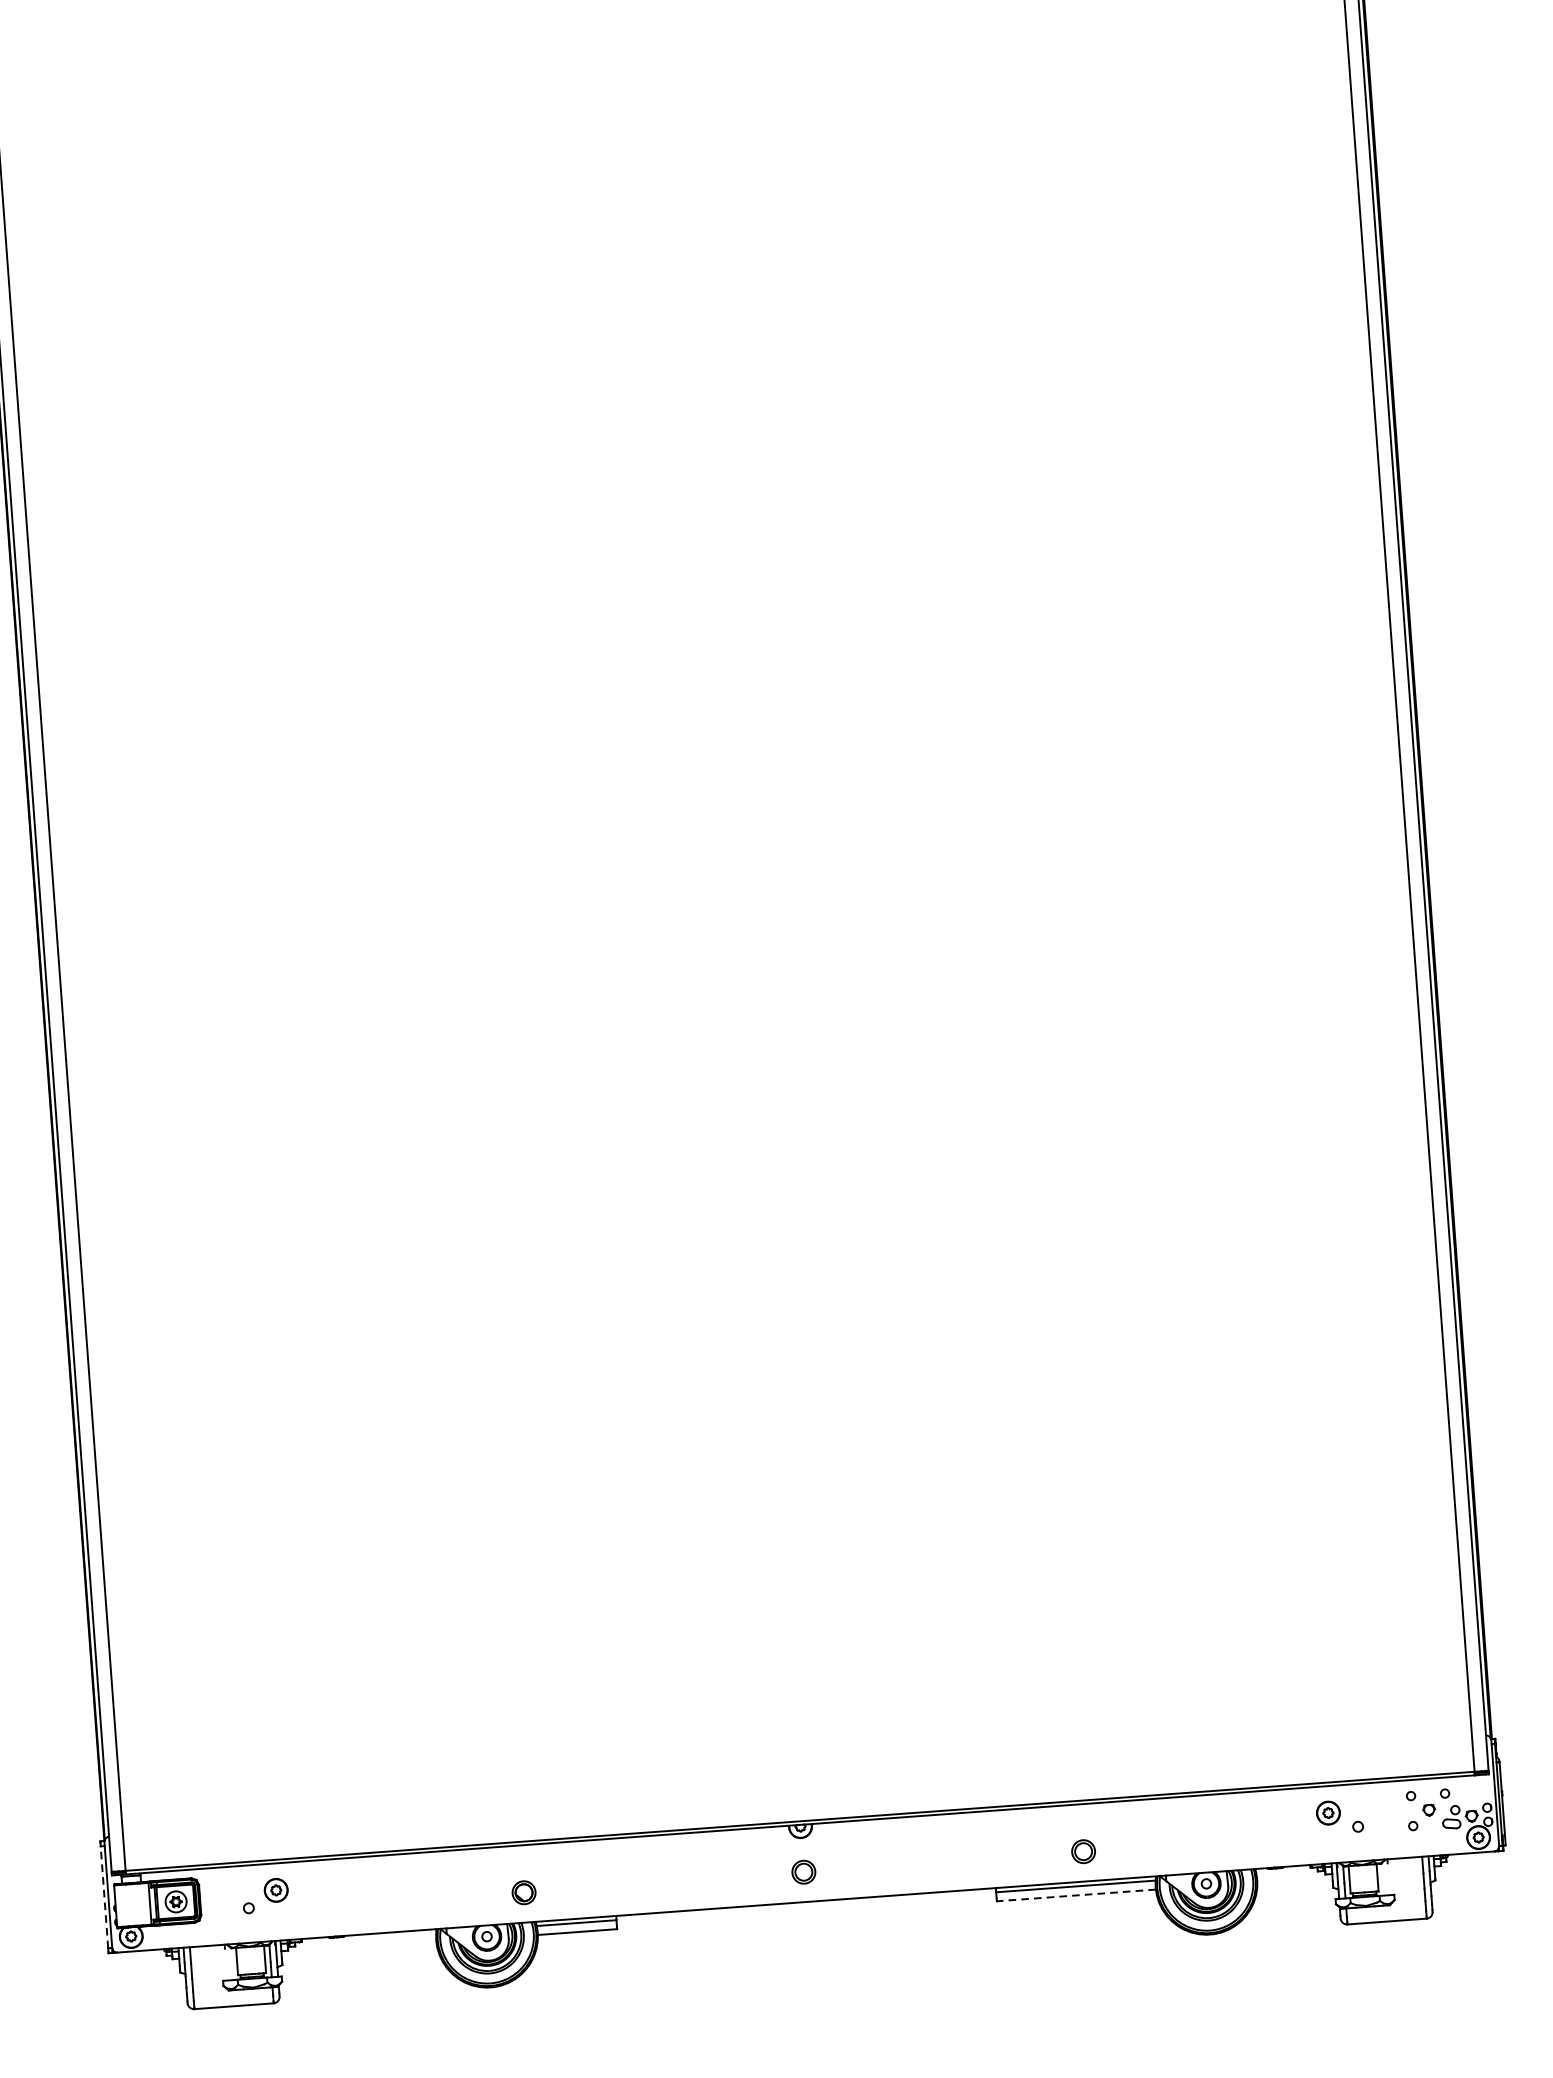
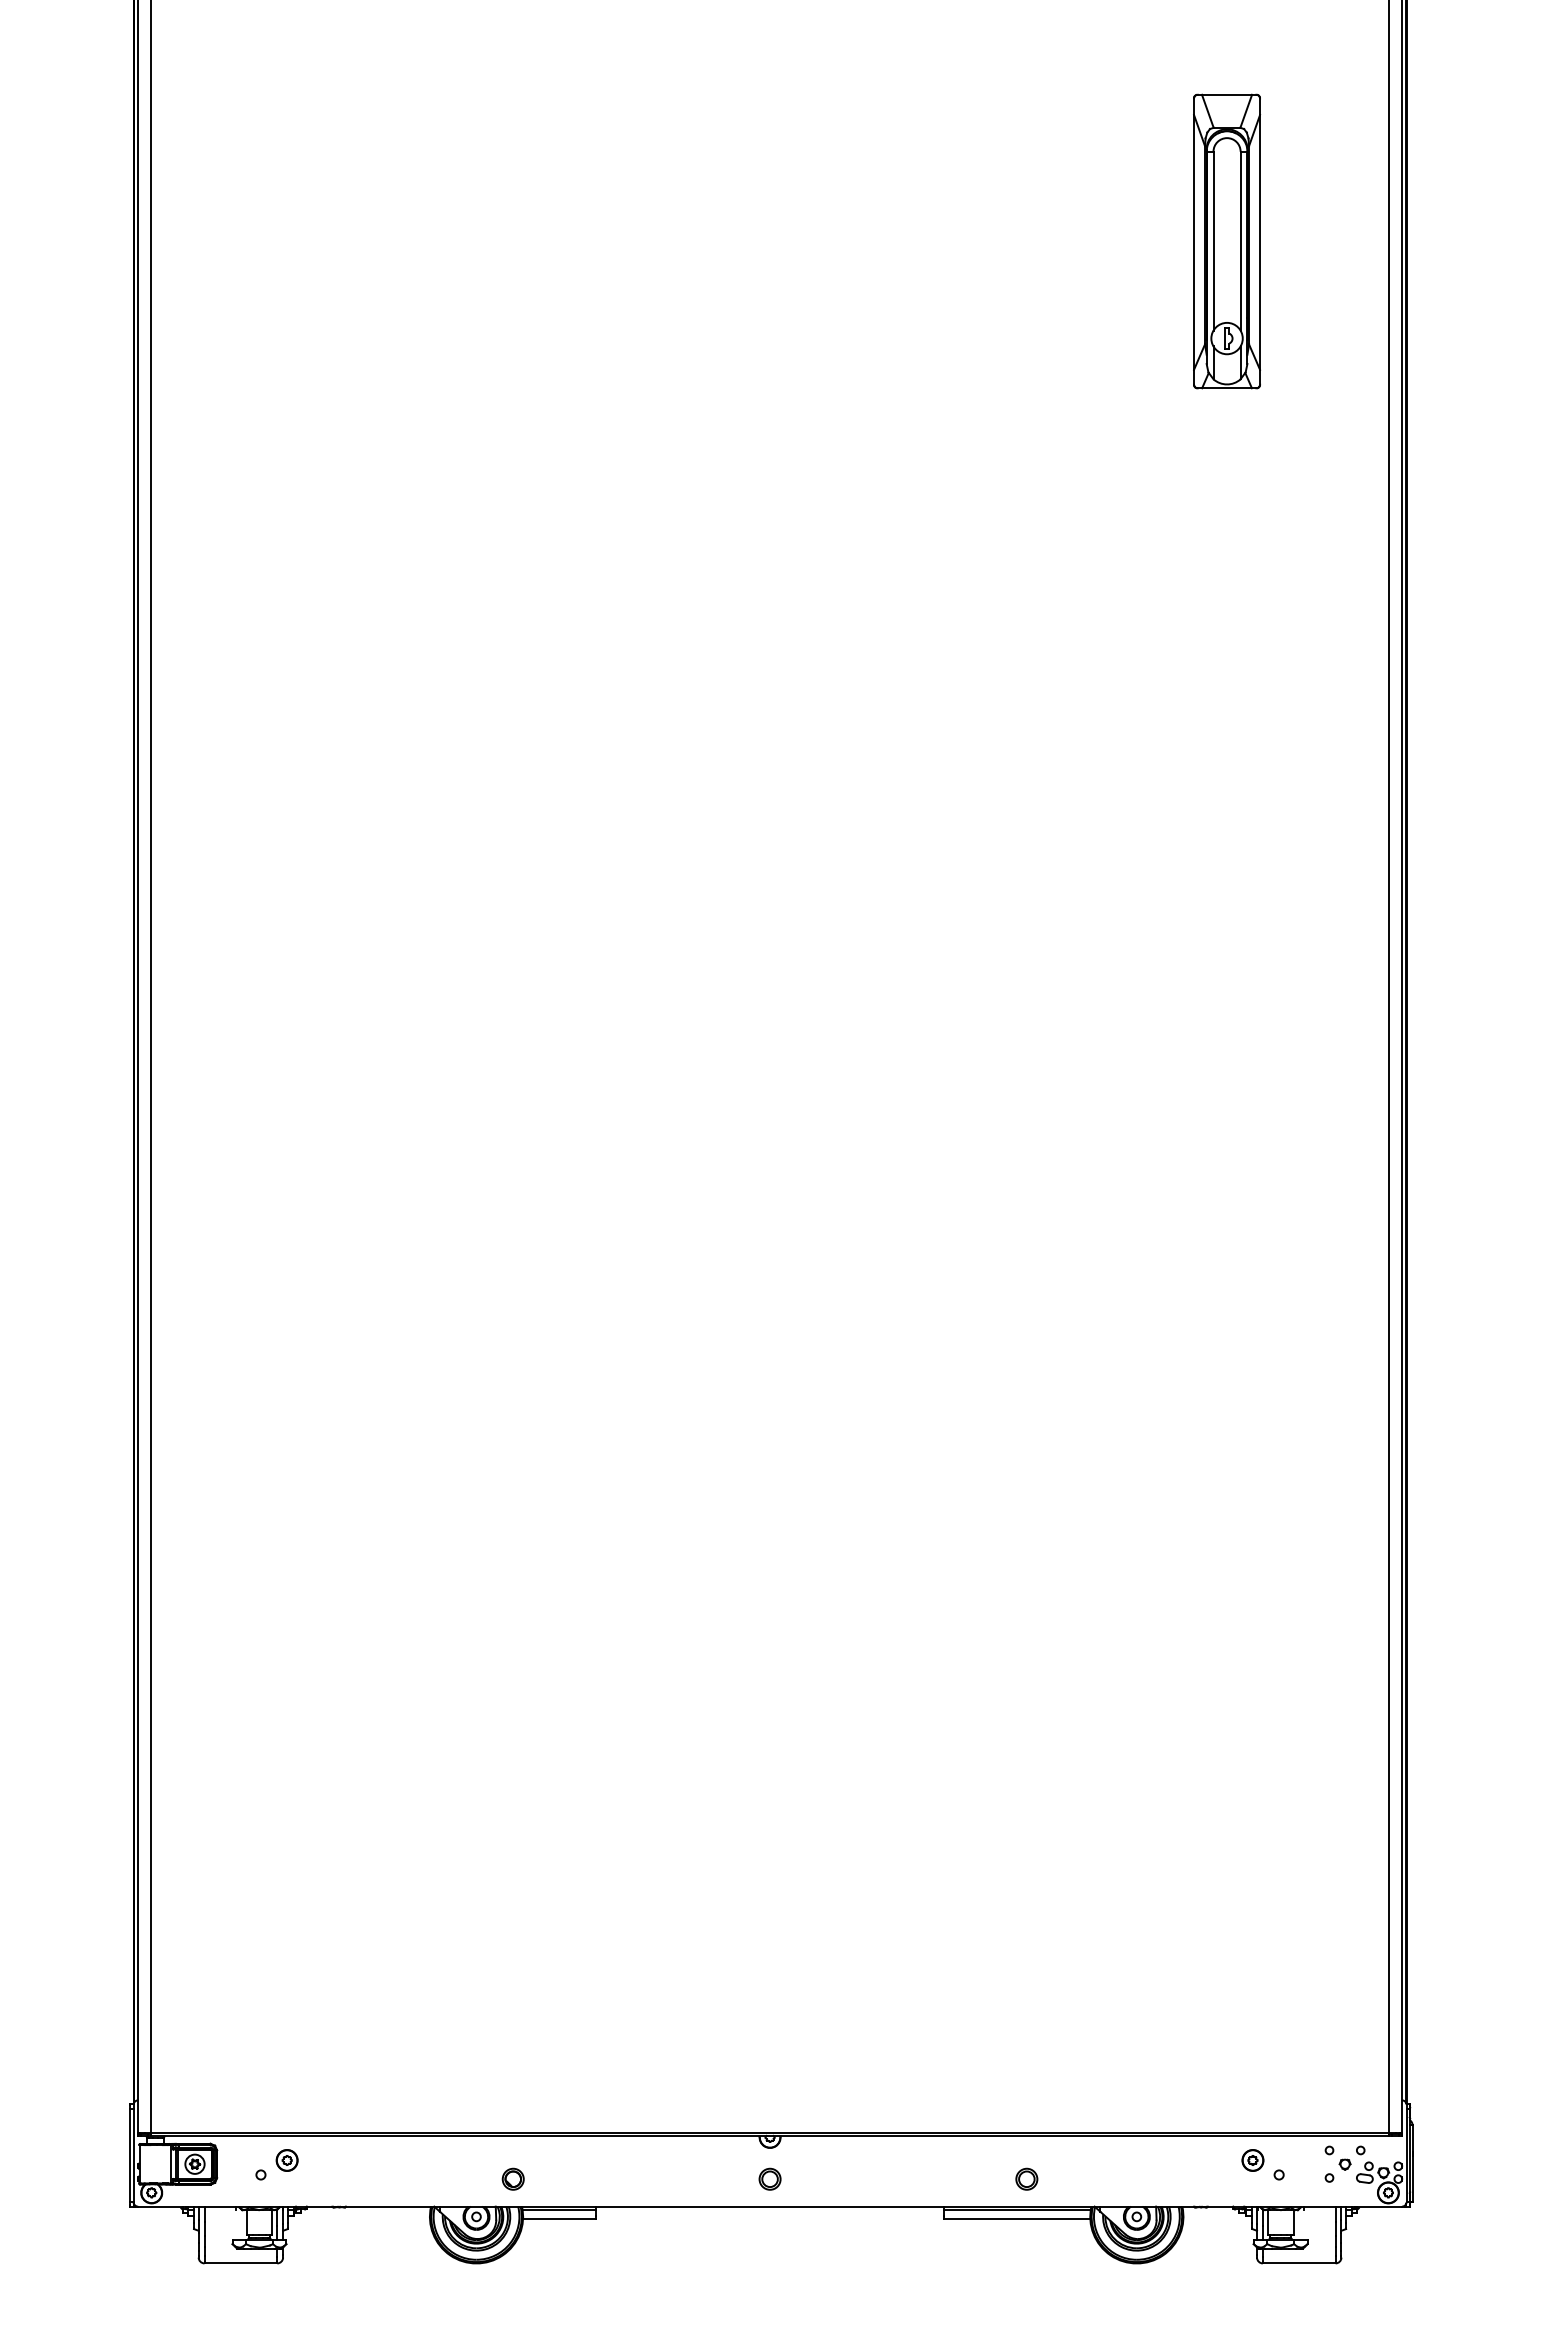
line: (1076, 1895) -> (1017, 2218), dashed -> solid
line: (104, 1897) -> (129, 2155), dashed -> solid

